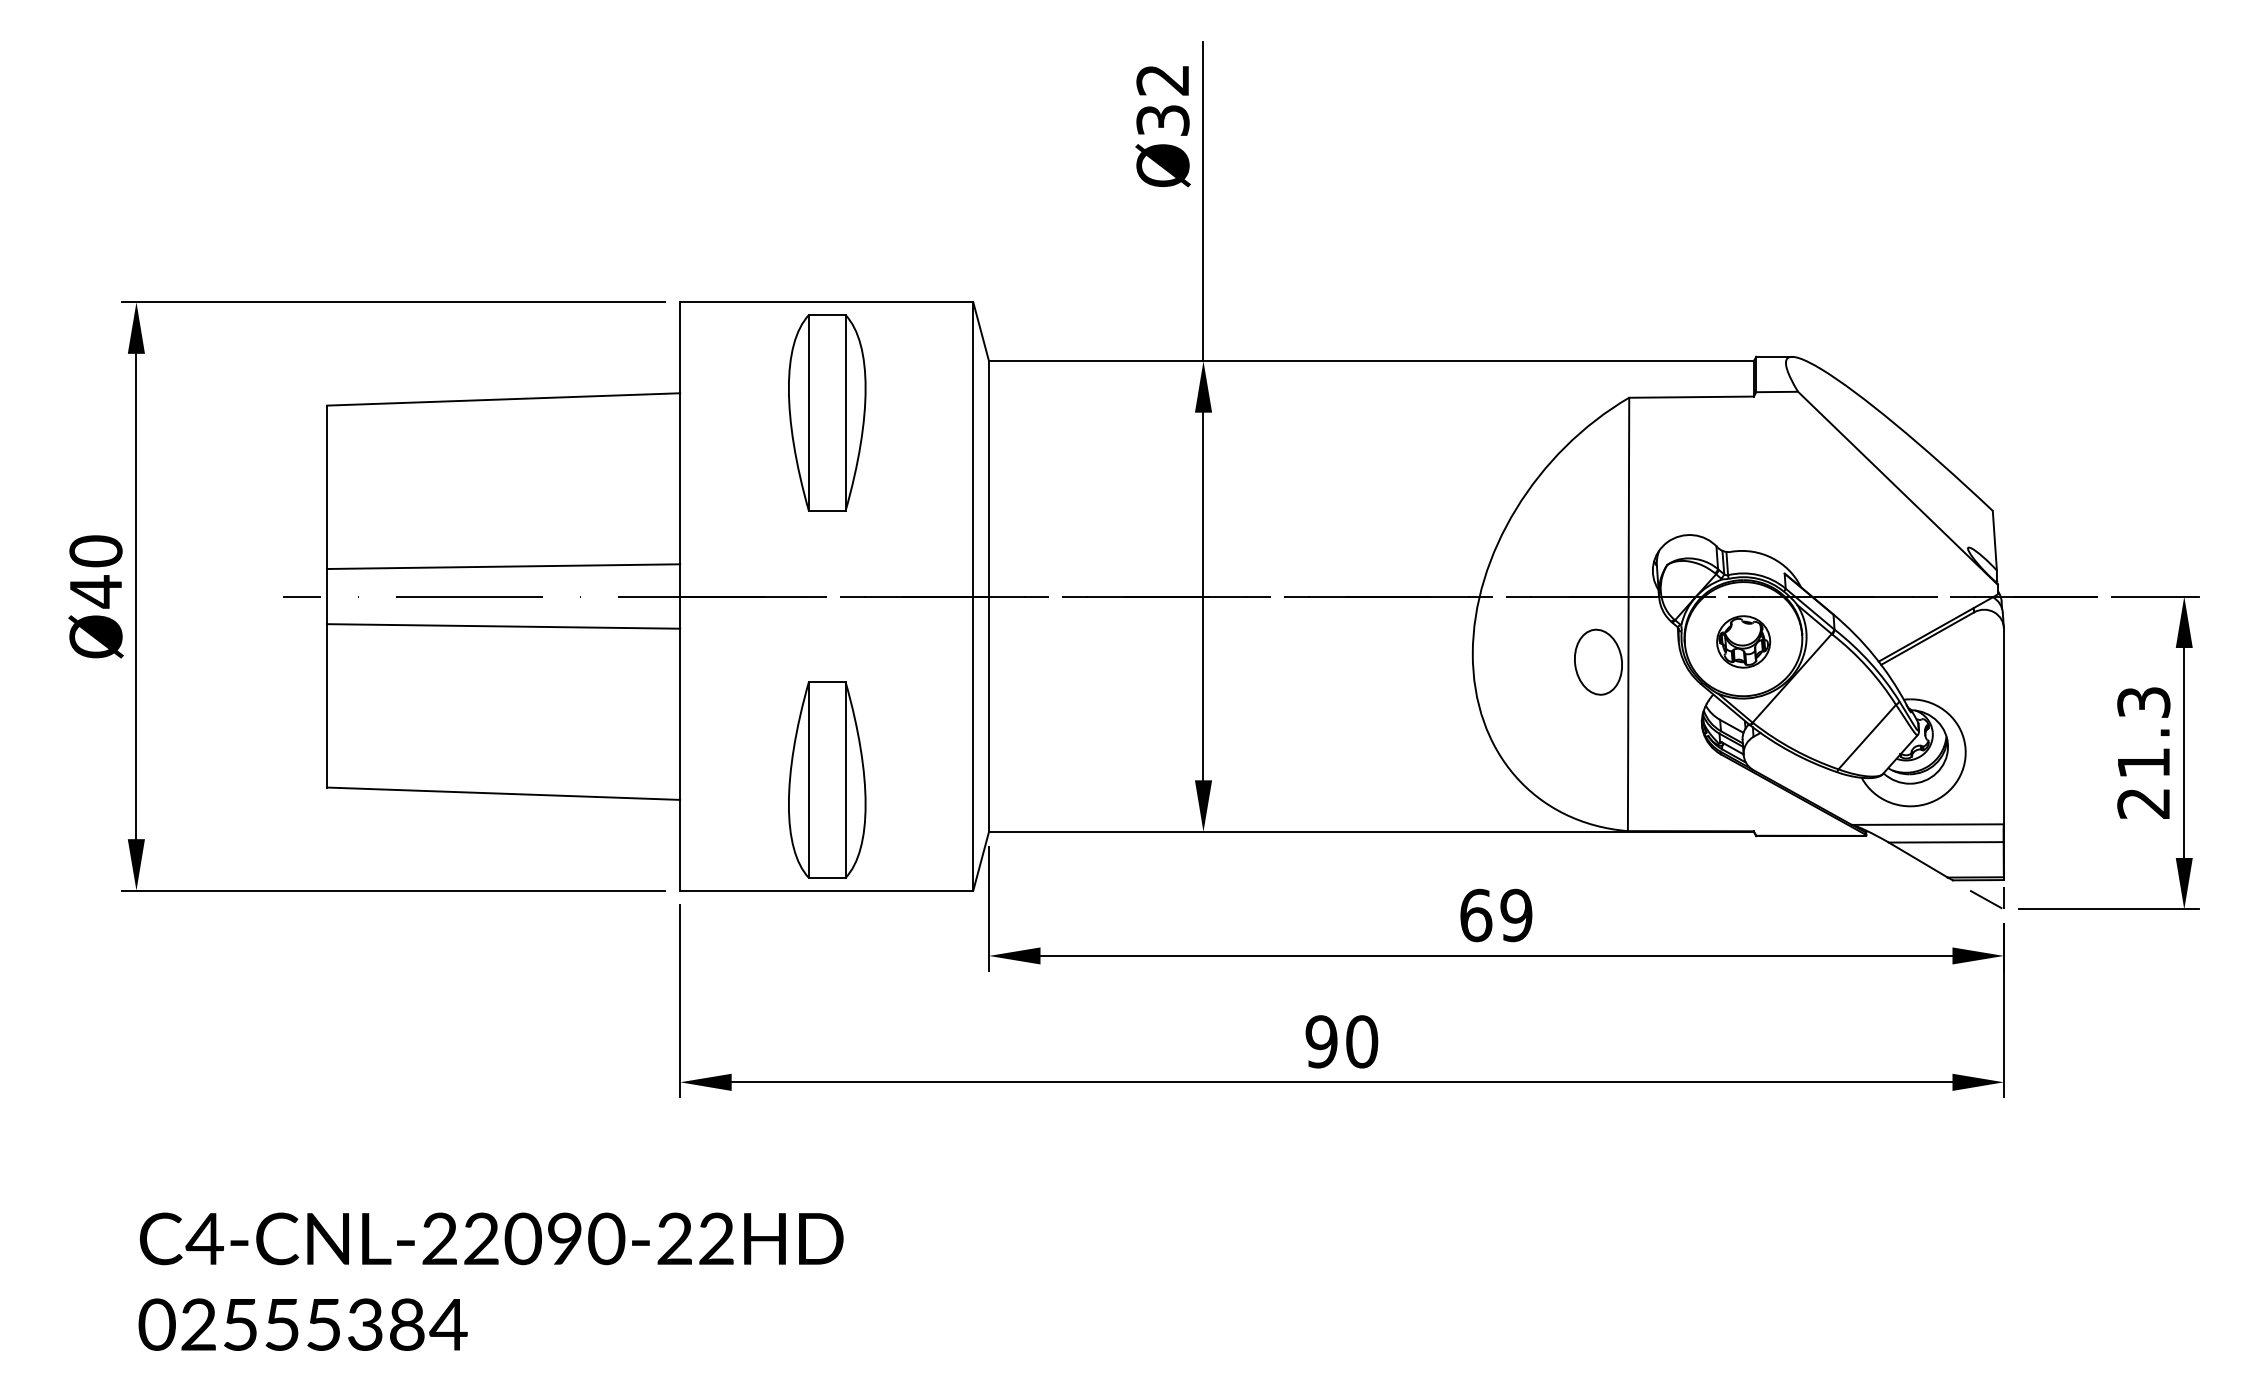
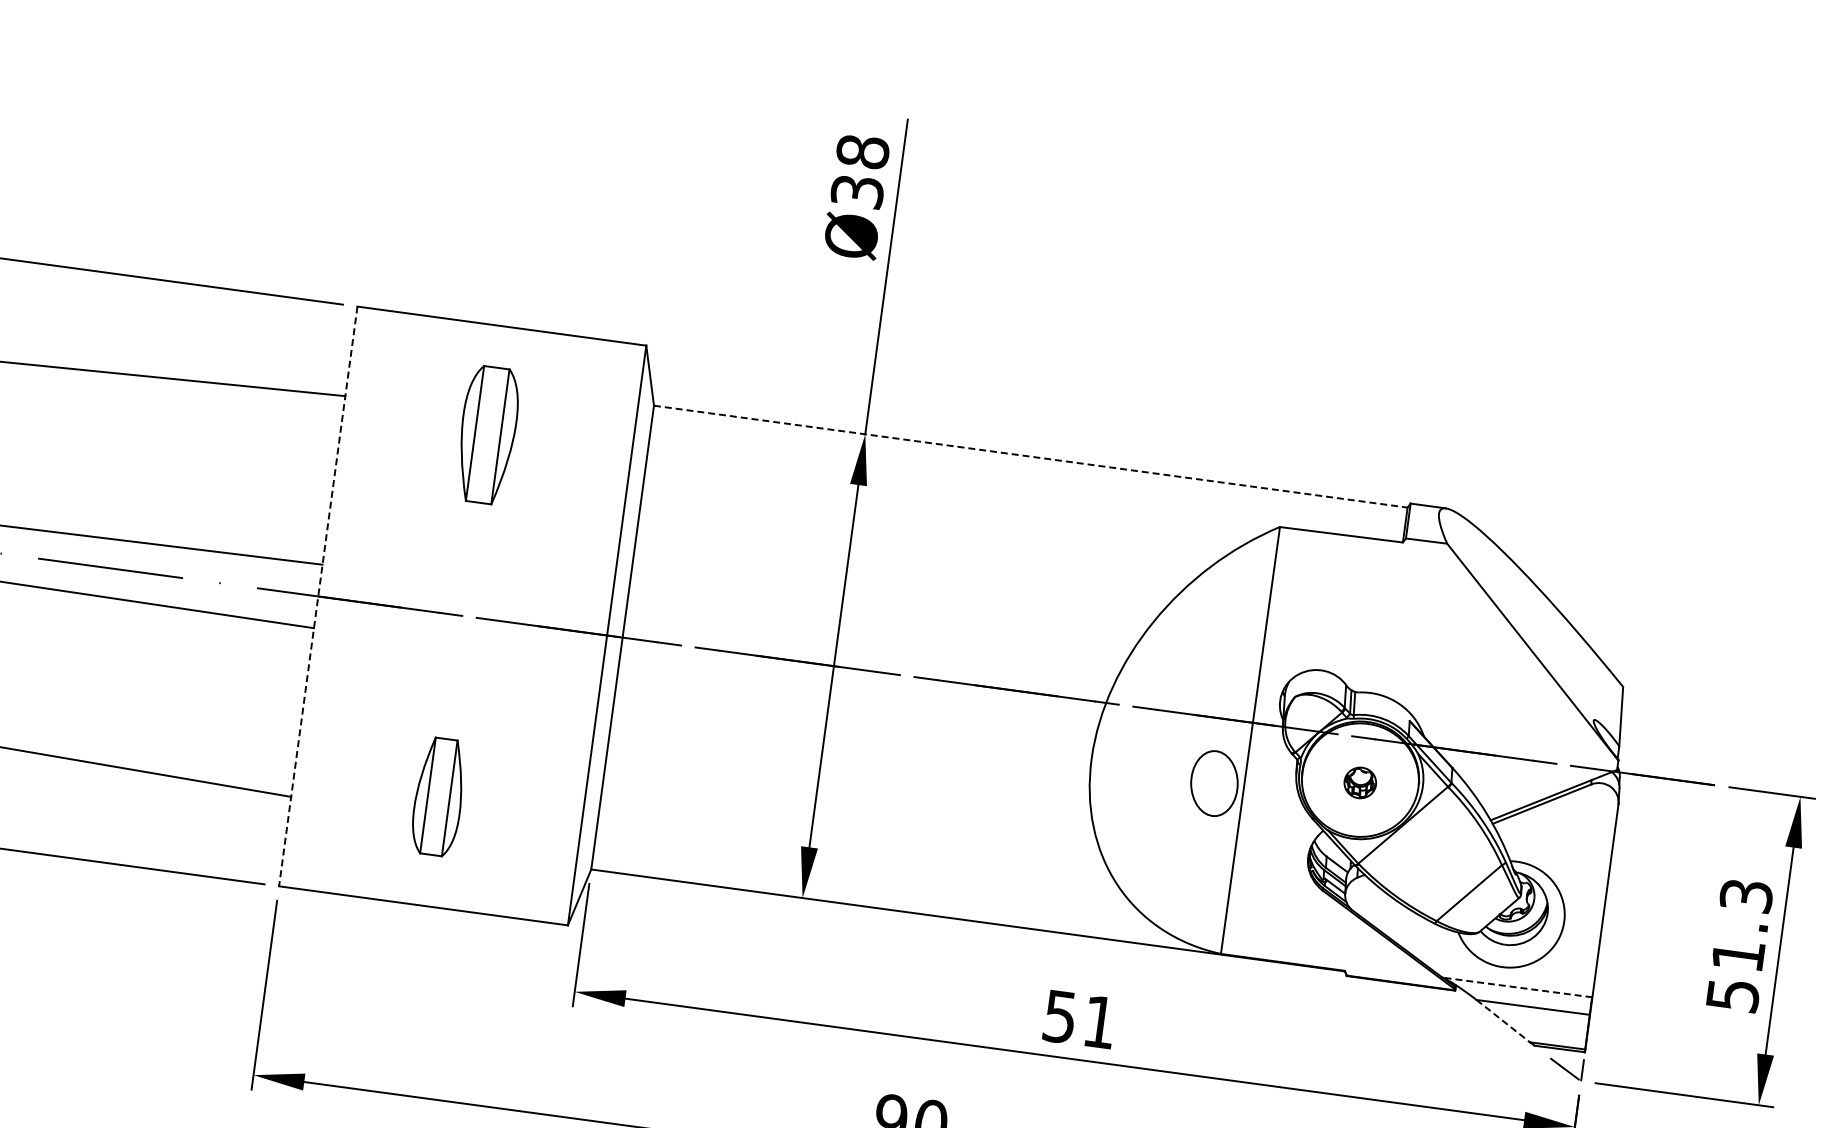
text: (1162, 79) -> (862, 151), Ø32 -> Ø38
line: (1371, 361) -> (1030, 456), solid -> dashed
part: (827, 412) -> (487, 434), size x0.7
line: (680, 597) -> (318, 597), solid -> dashed
part: (1743, 641) -> (1360, 782), size x0.6
part: (827, 779) -> (439, 796), size x0.6
text: (2143, 803) -> (1732, 995), 21.3 -> 51.3
line: (1927, 824) -> (1517, 987), solid -> dashed
line: (1918, 860) -> (1503, 1021), solid -> dashed
text: (1496, 915) -> (1080, 1019), 69 -> 51

